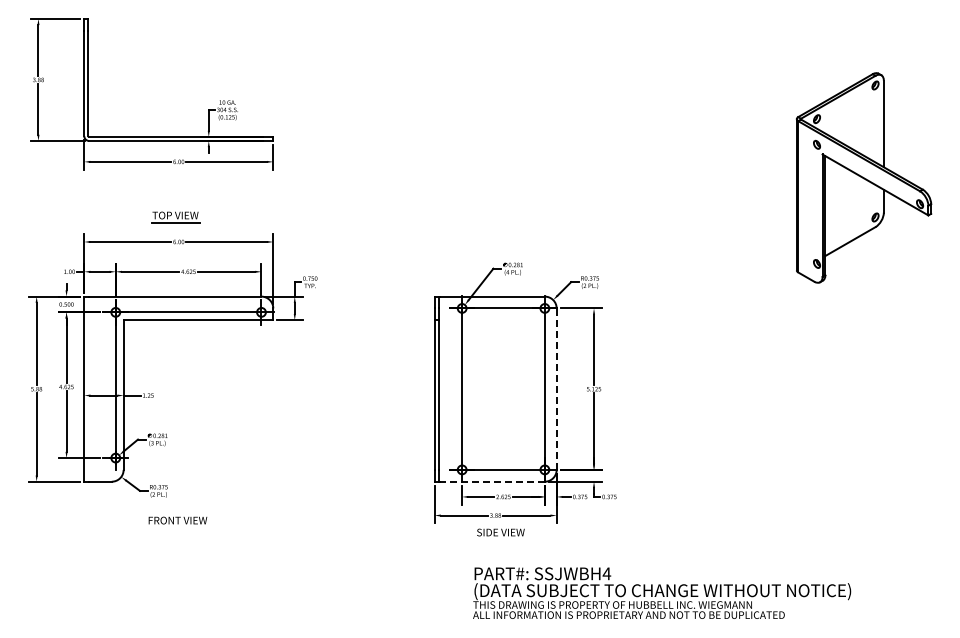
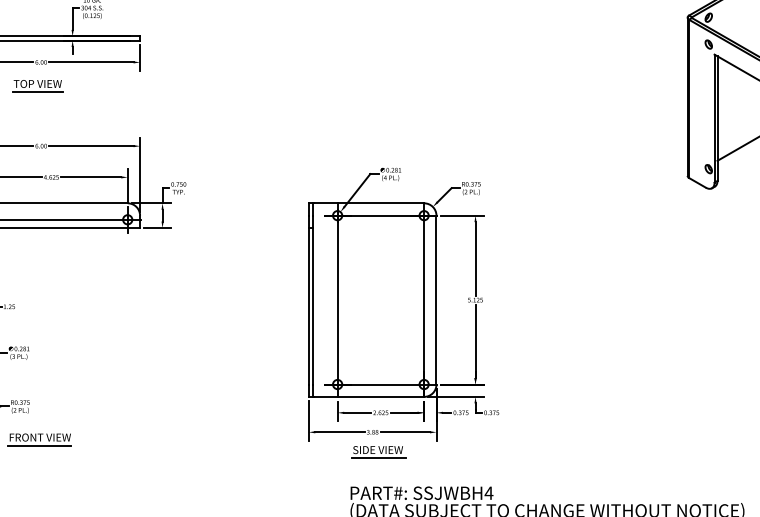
part: (175, 217) -> (37, 86), moved
line: (556, 389) -> (436, 300), dashed -> solid
line: (492, 481) -> (369, 396), dashed -> solid
line: (176, 528) -> (38, 445), added
line: (501, 540) -> (378, 458), added

